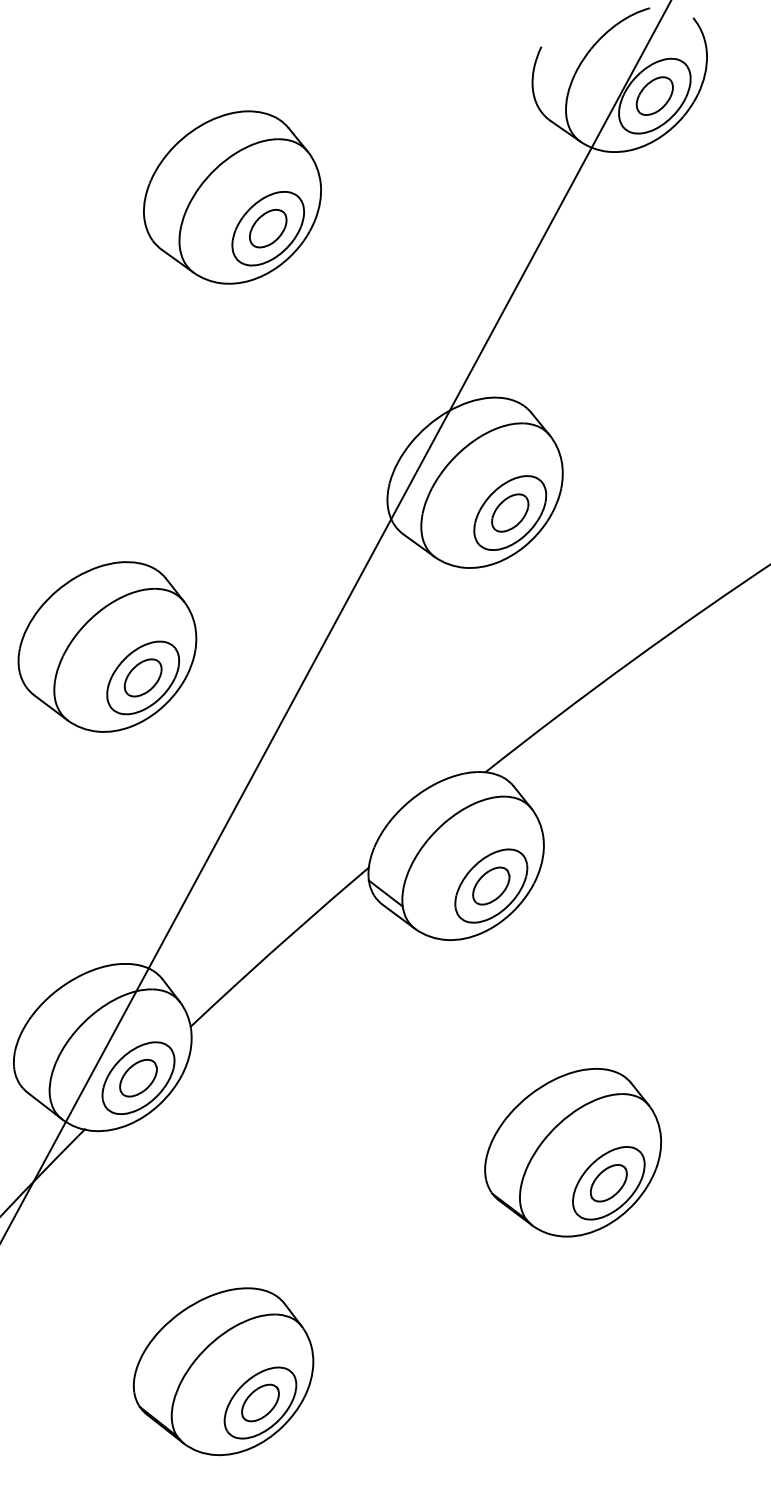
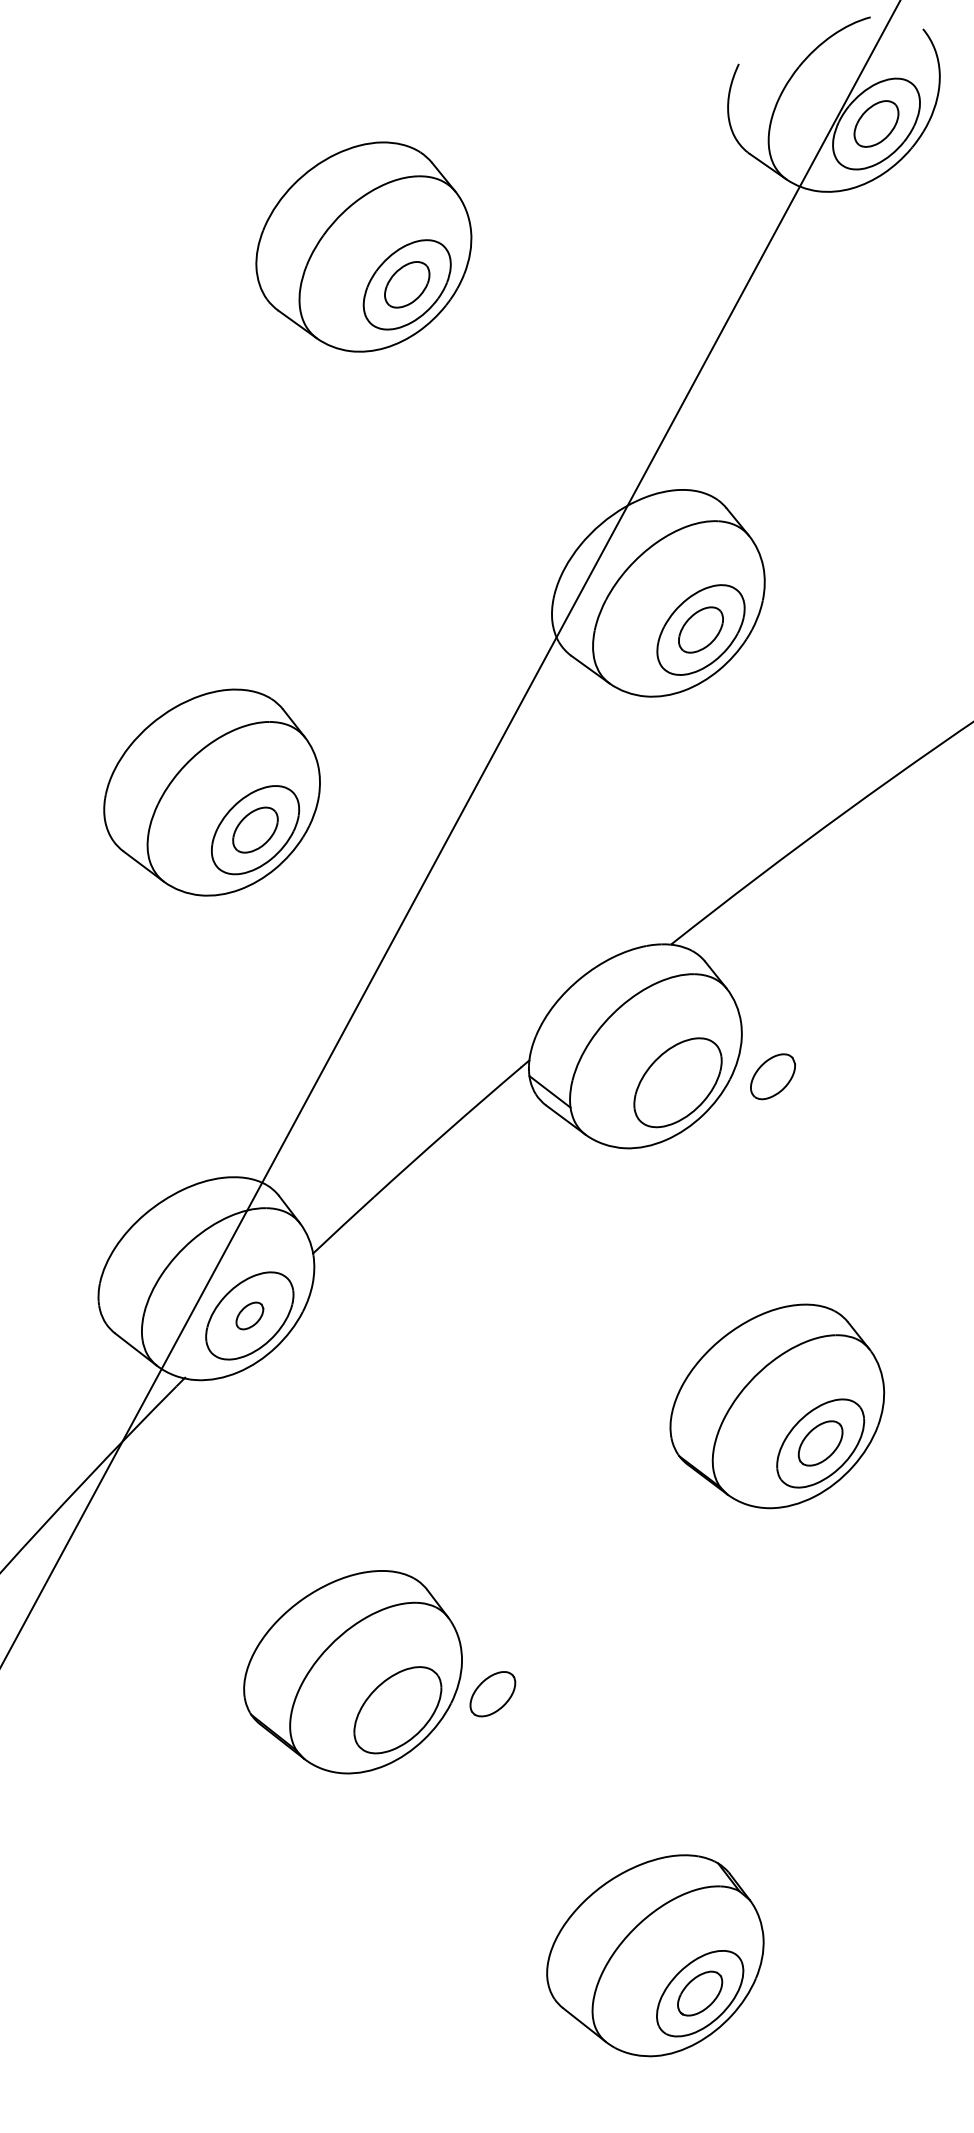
part: (490, 885) -> (772, 1076), moved
part: (138, 1077) -> (249, 1315), size x0.6
part: (260, 1403) -> (492, 1694), moved

